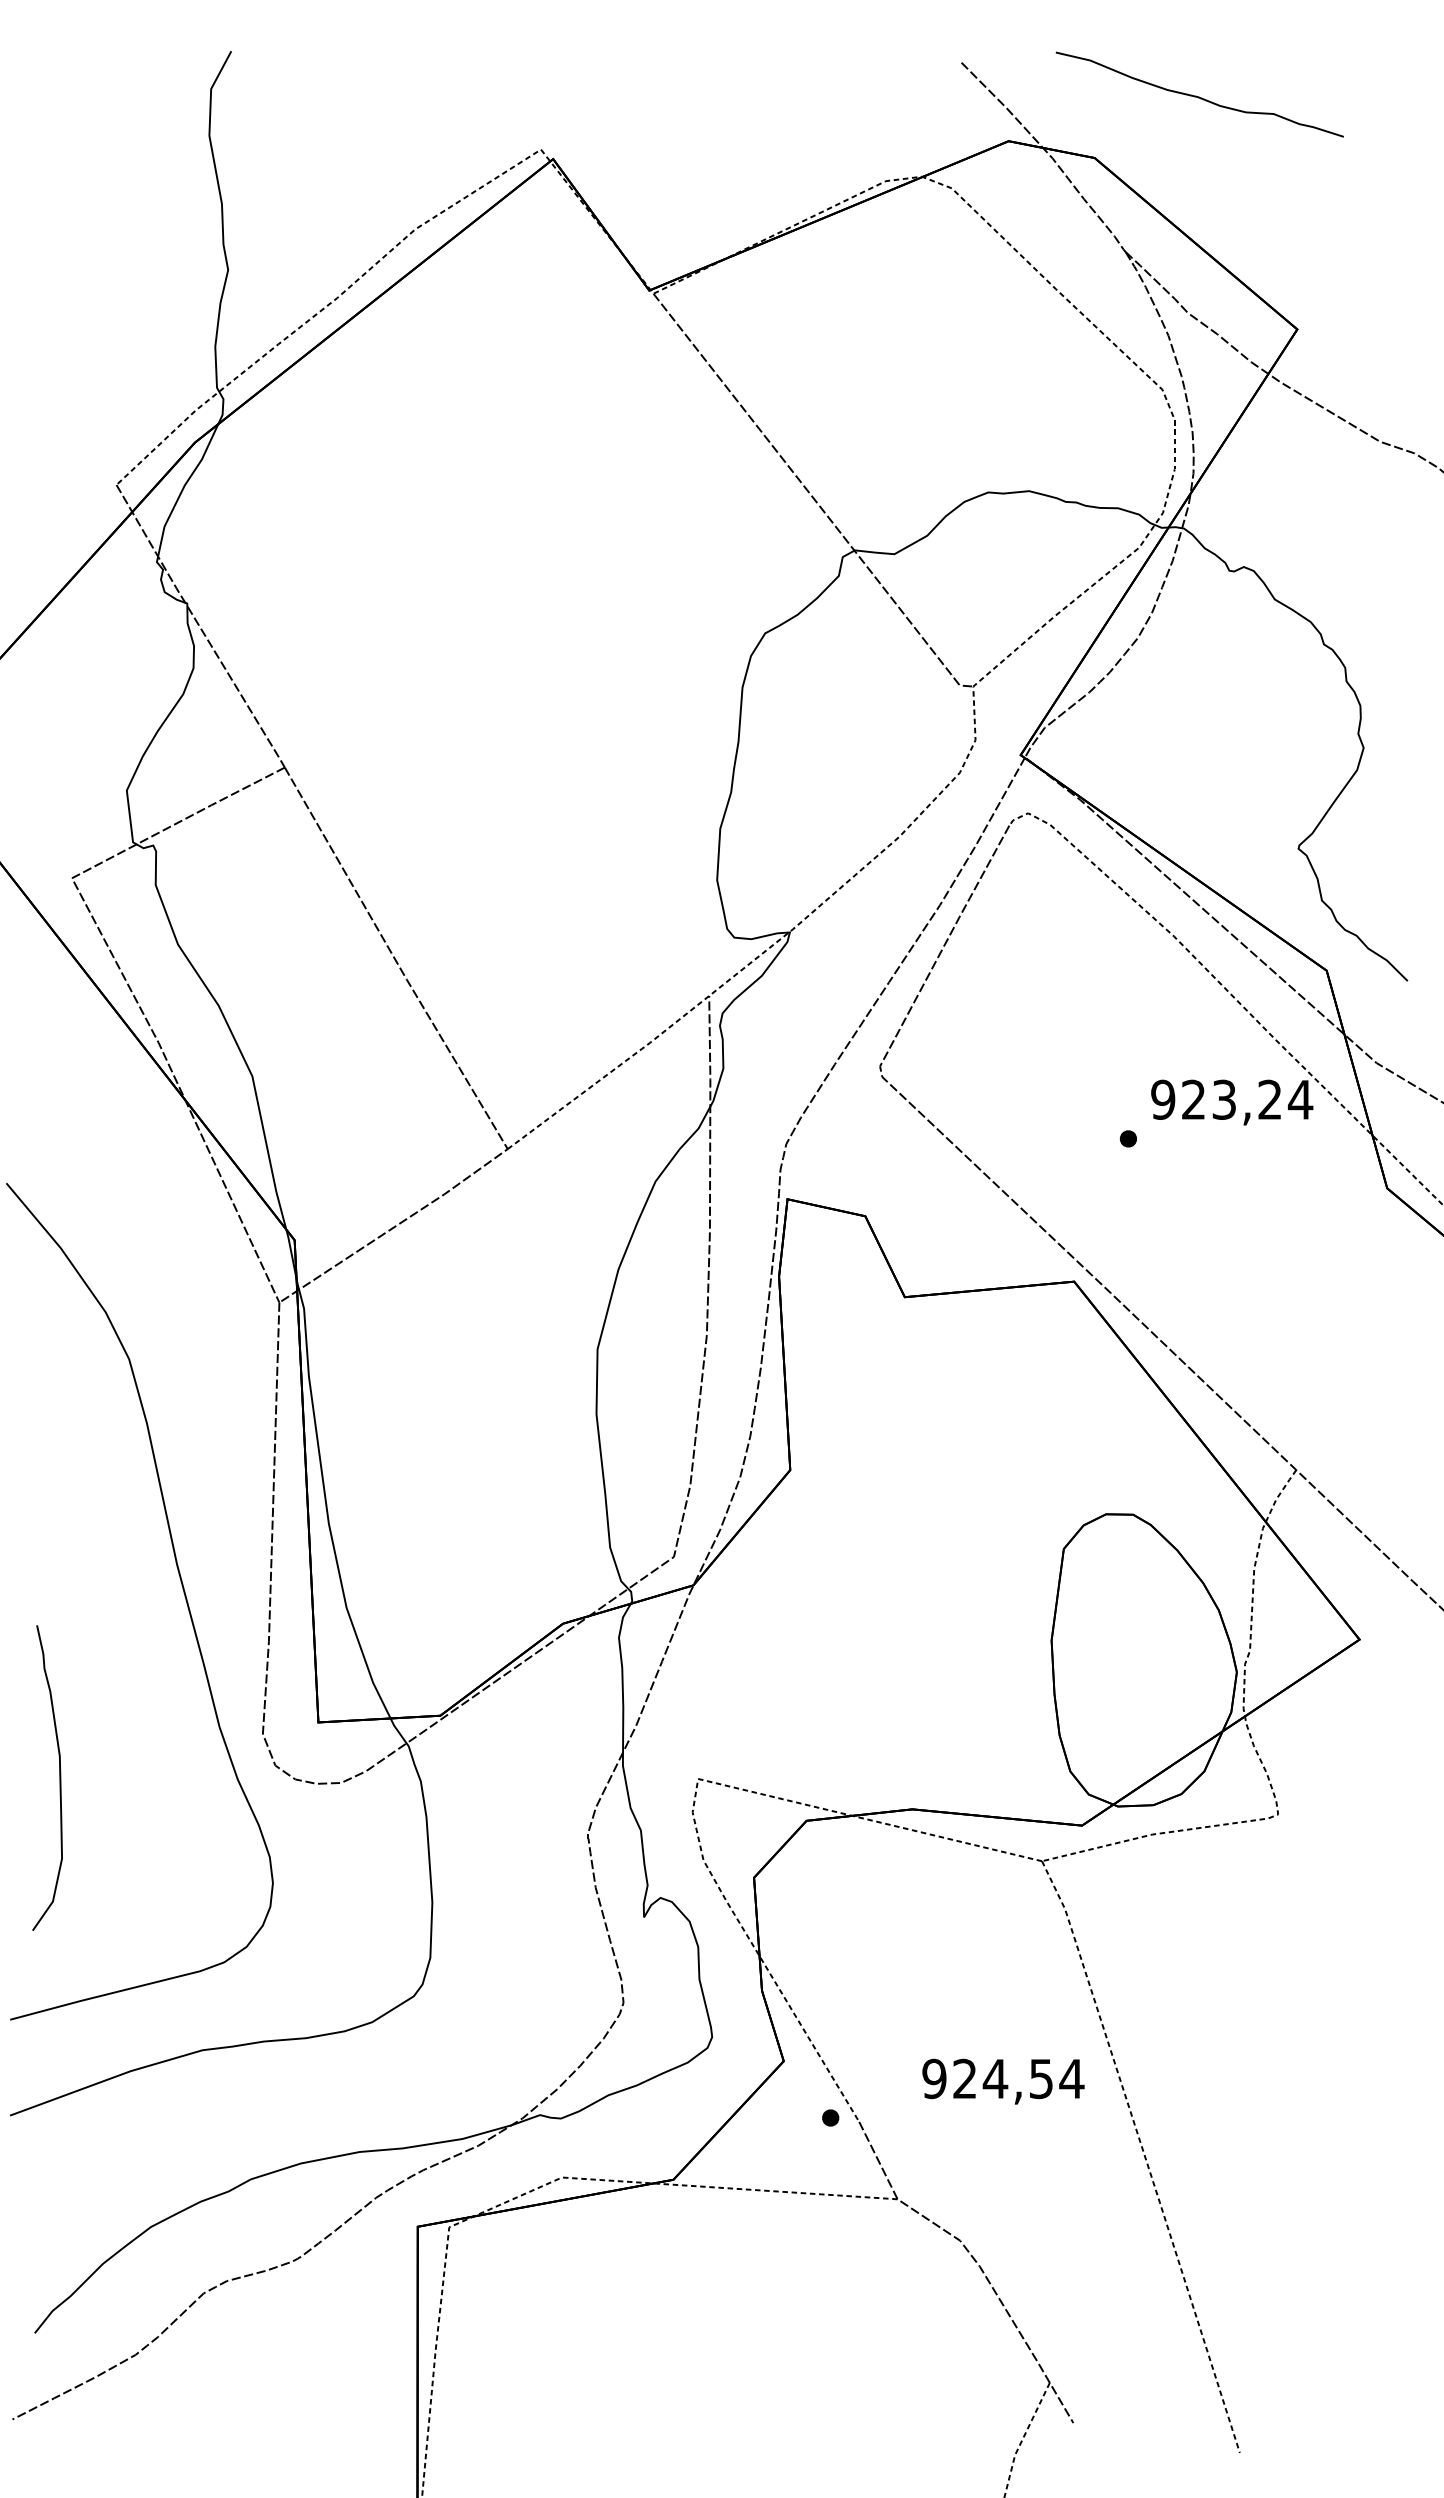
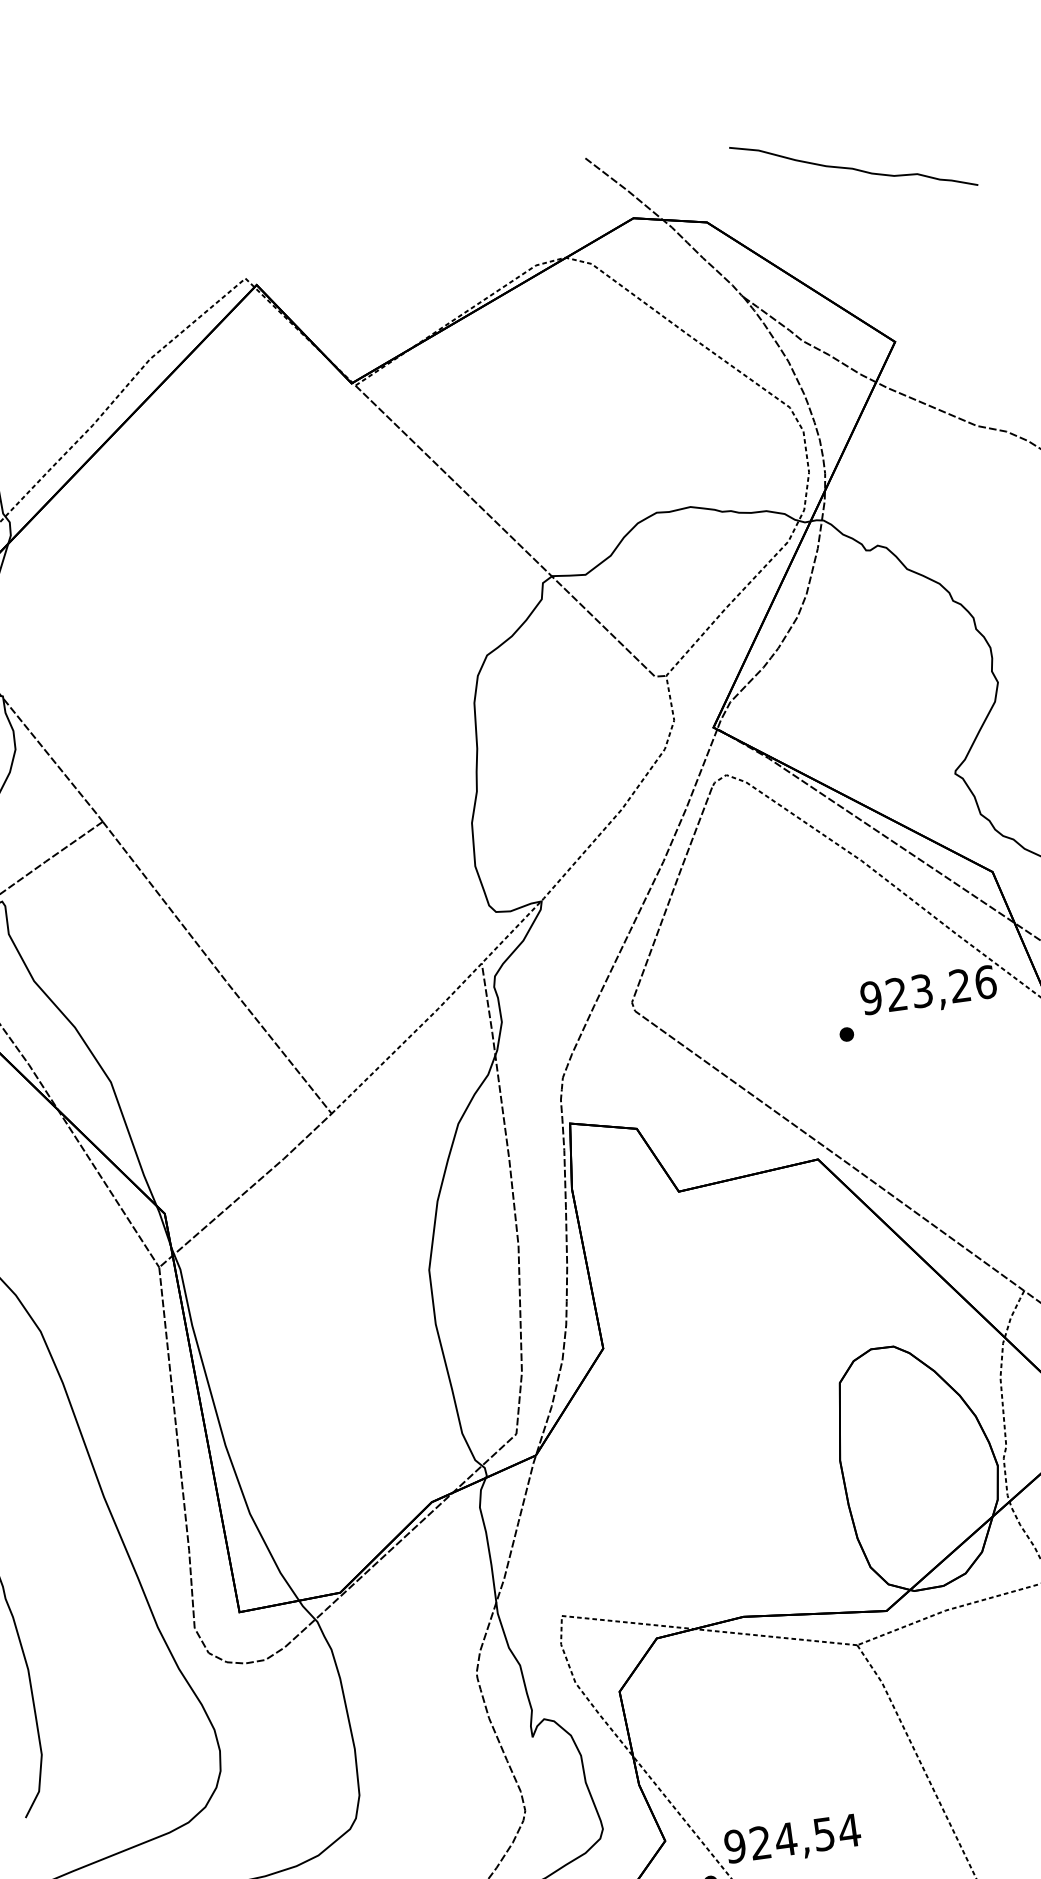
curve: (1199, 96) -> (853, 168), moved
text: (1300, 1099) -> (985, 982), 923,24 -> 923,26
text: (1003, 2081) -> (792, 1840), moved

